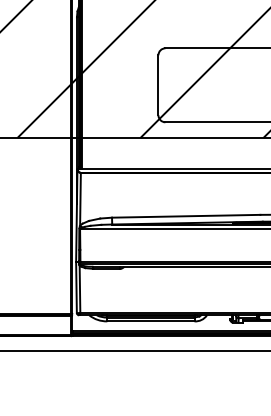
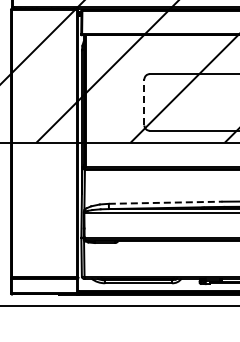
line: (158, 84) -> (144, 101), solid -> dashed
line: (186, 215) -> (165, 202), solid -> dashed

